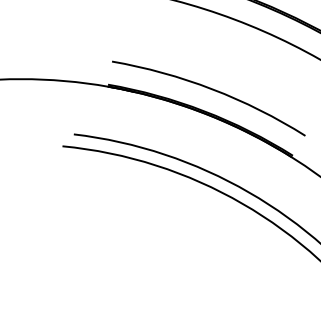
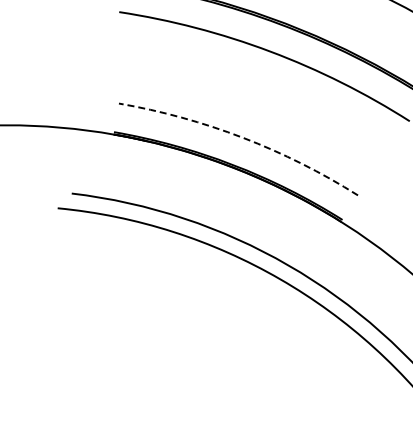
arc: (211, 89) -> (242, 137), solid -> dashed

